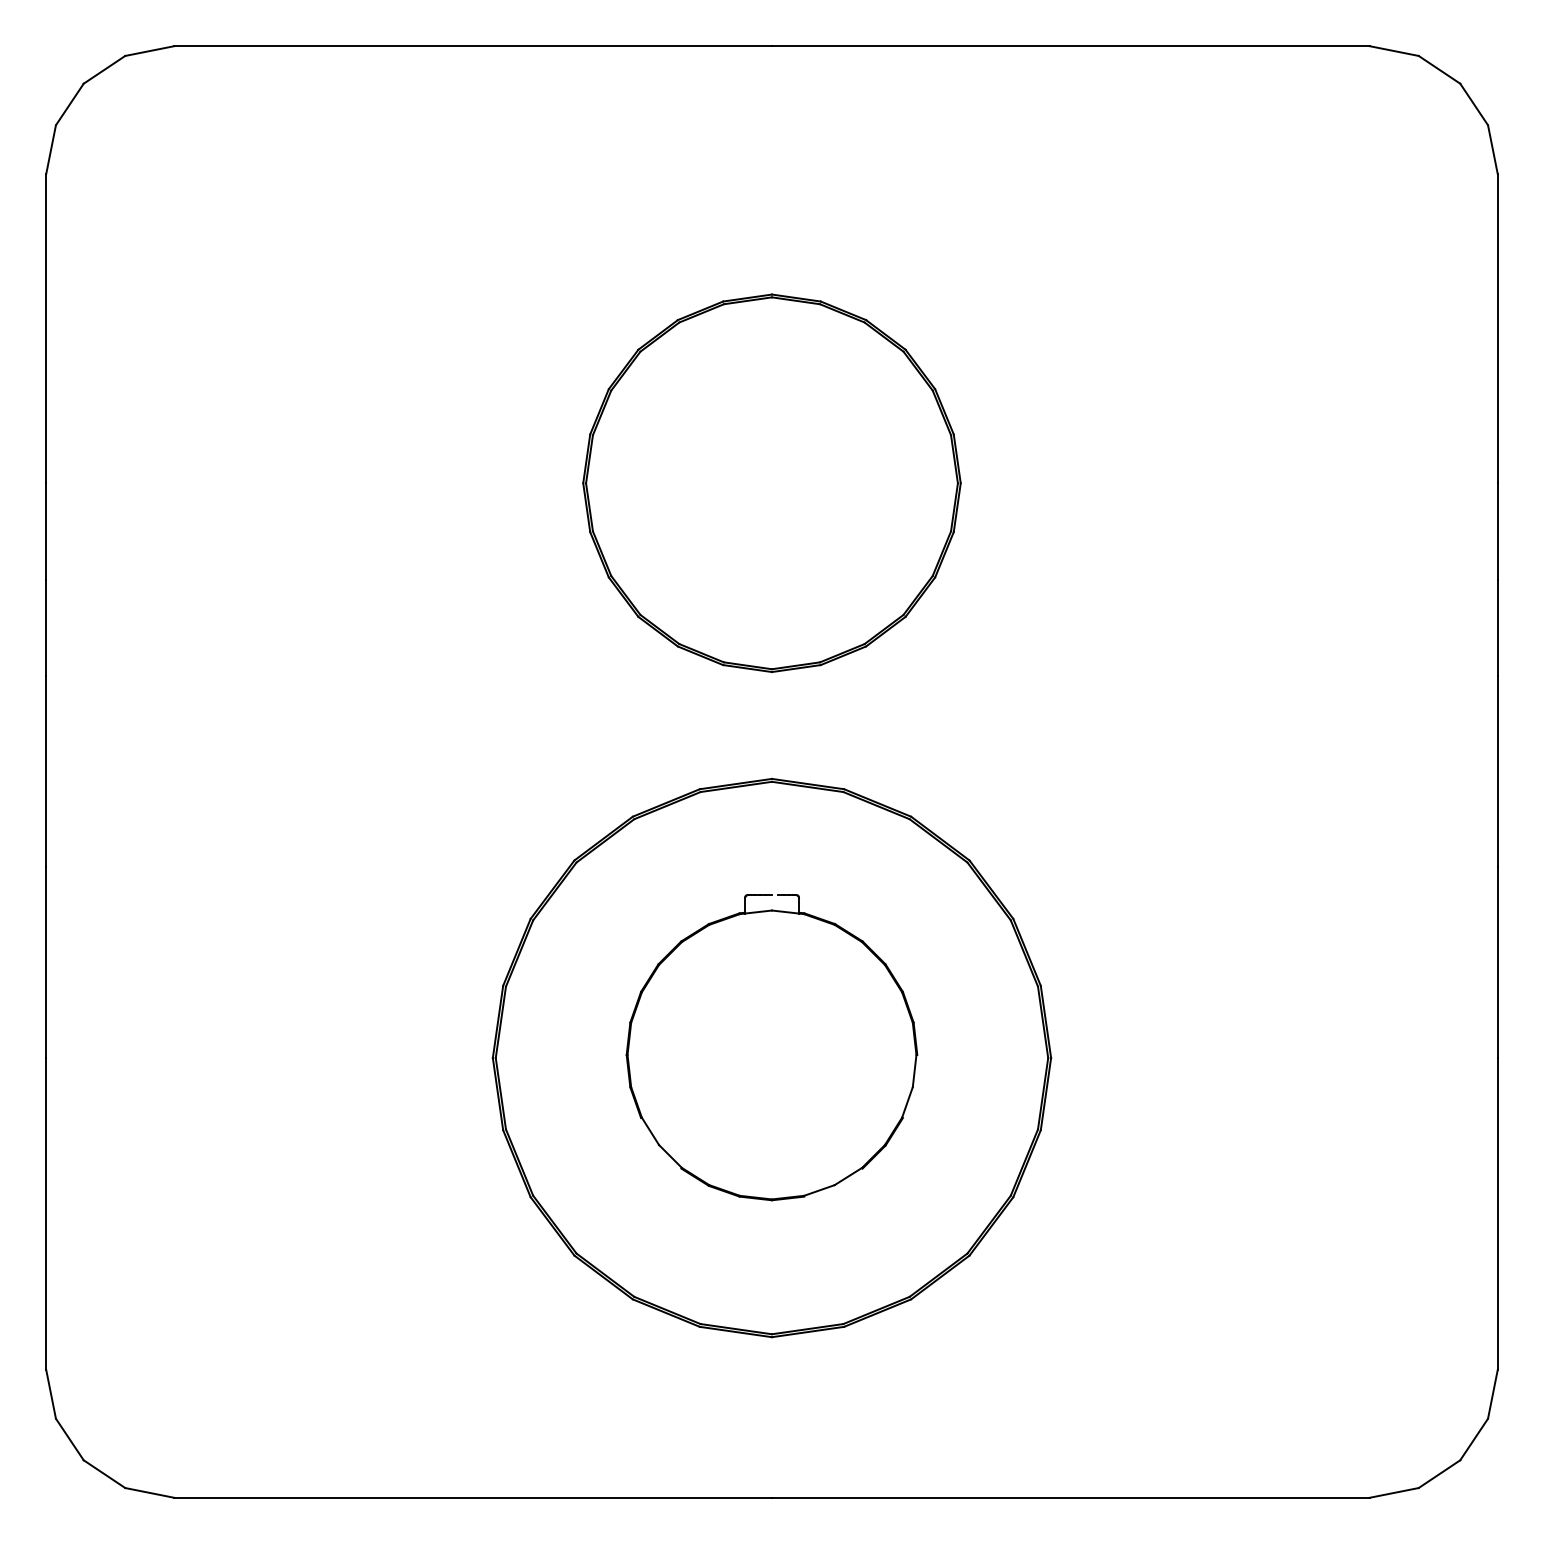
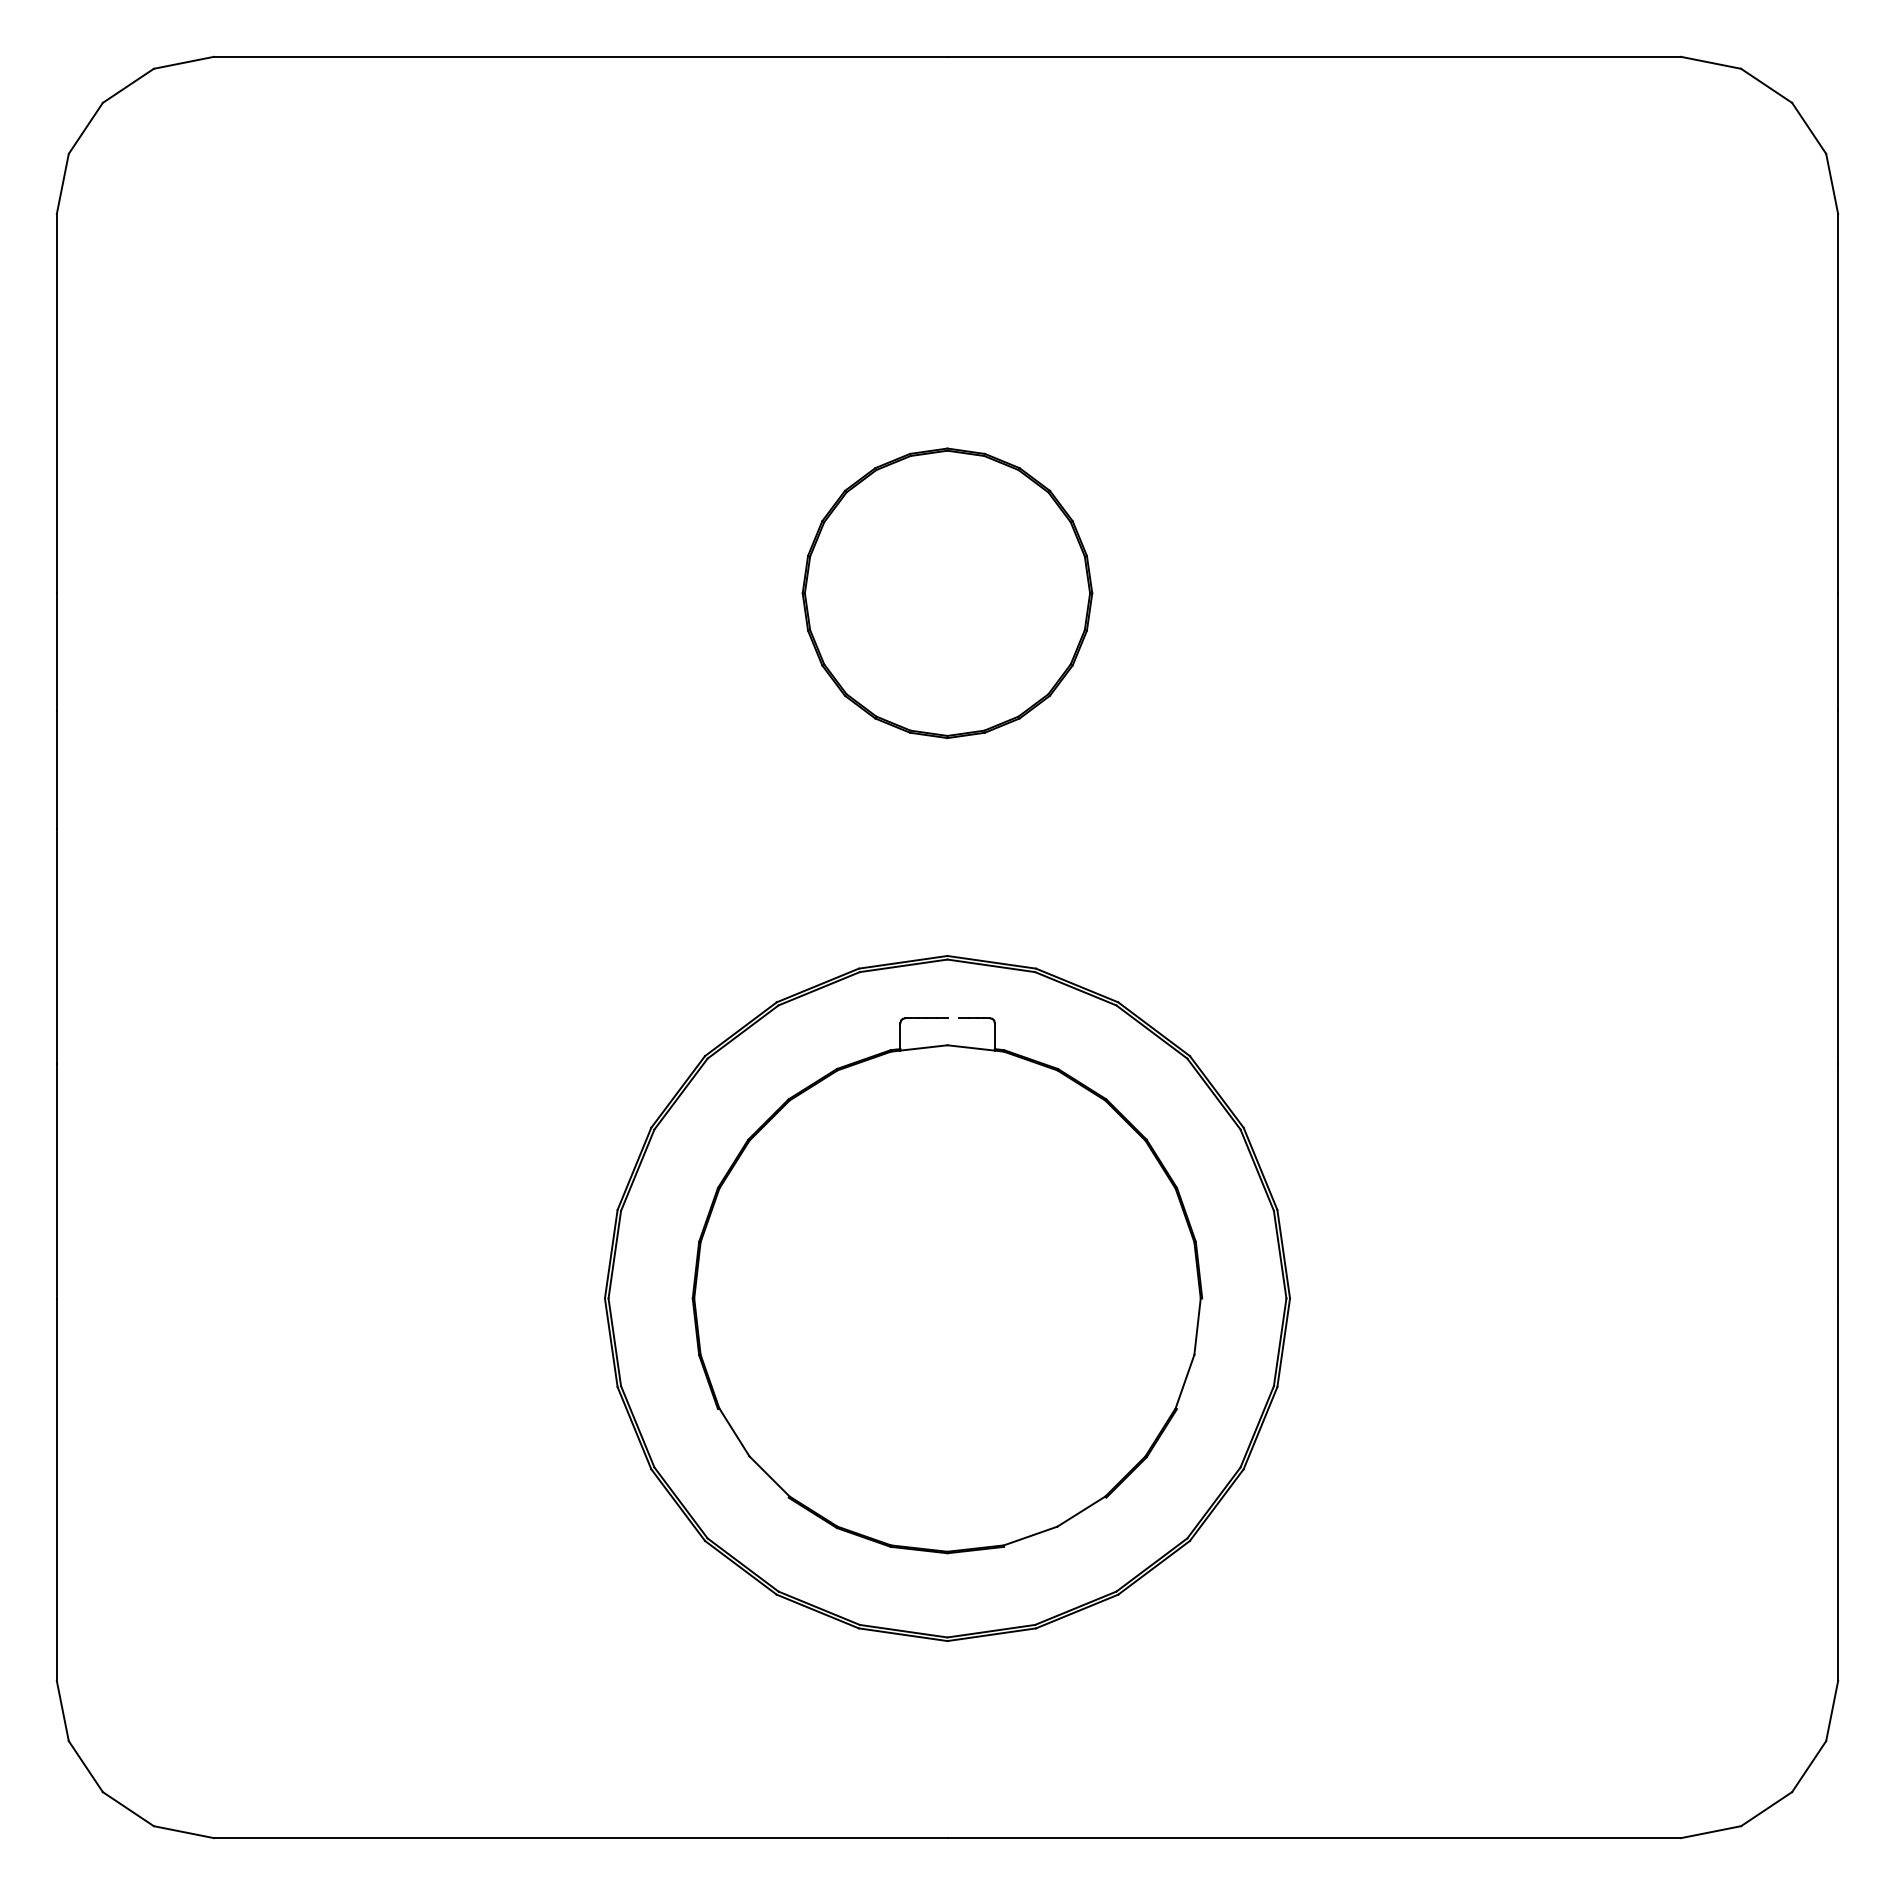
part: (772, 483) -> (947, 593), size x0.62
part: (772, 1047) -> (947, 1285), size x1.43

